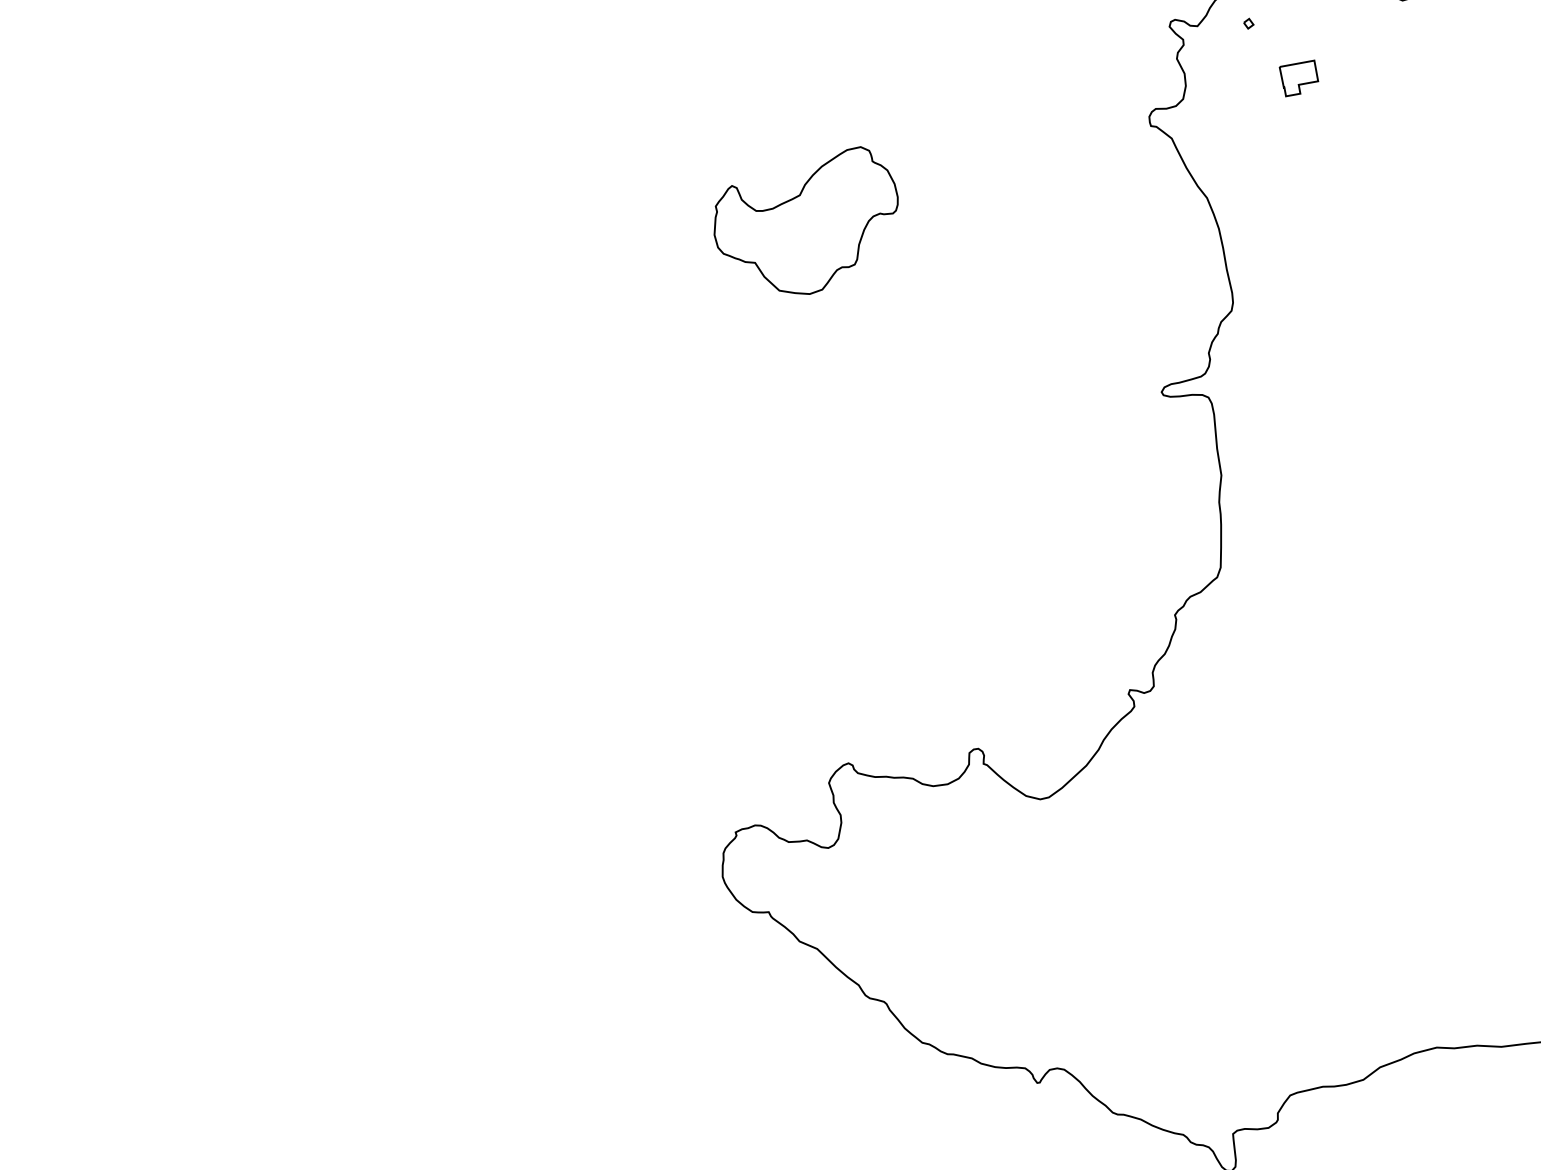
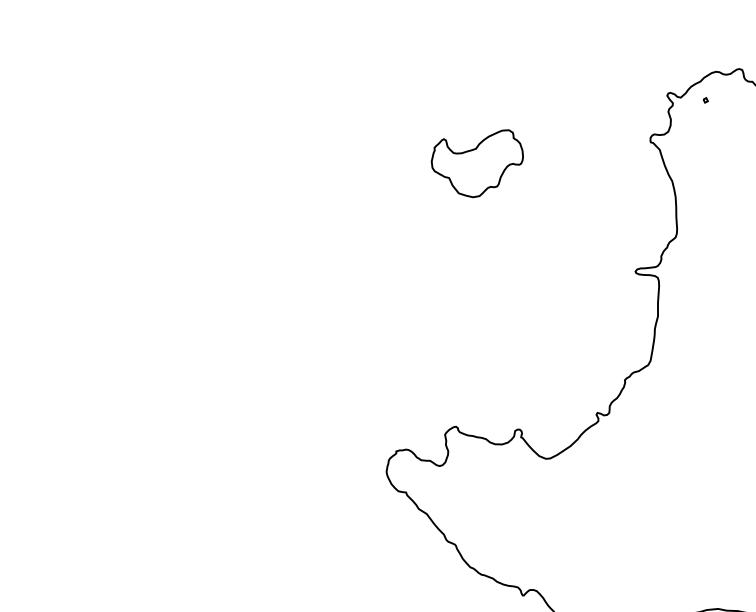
part: (1298, 78) -> (725, 130), removed

